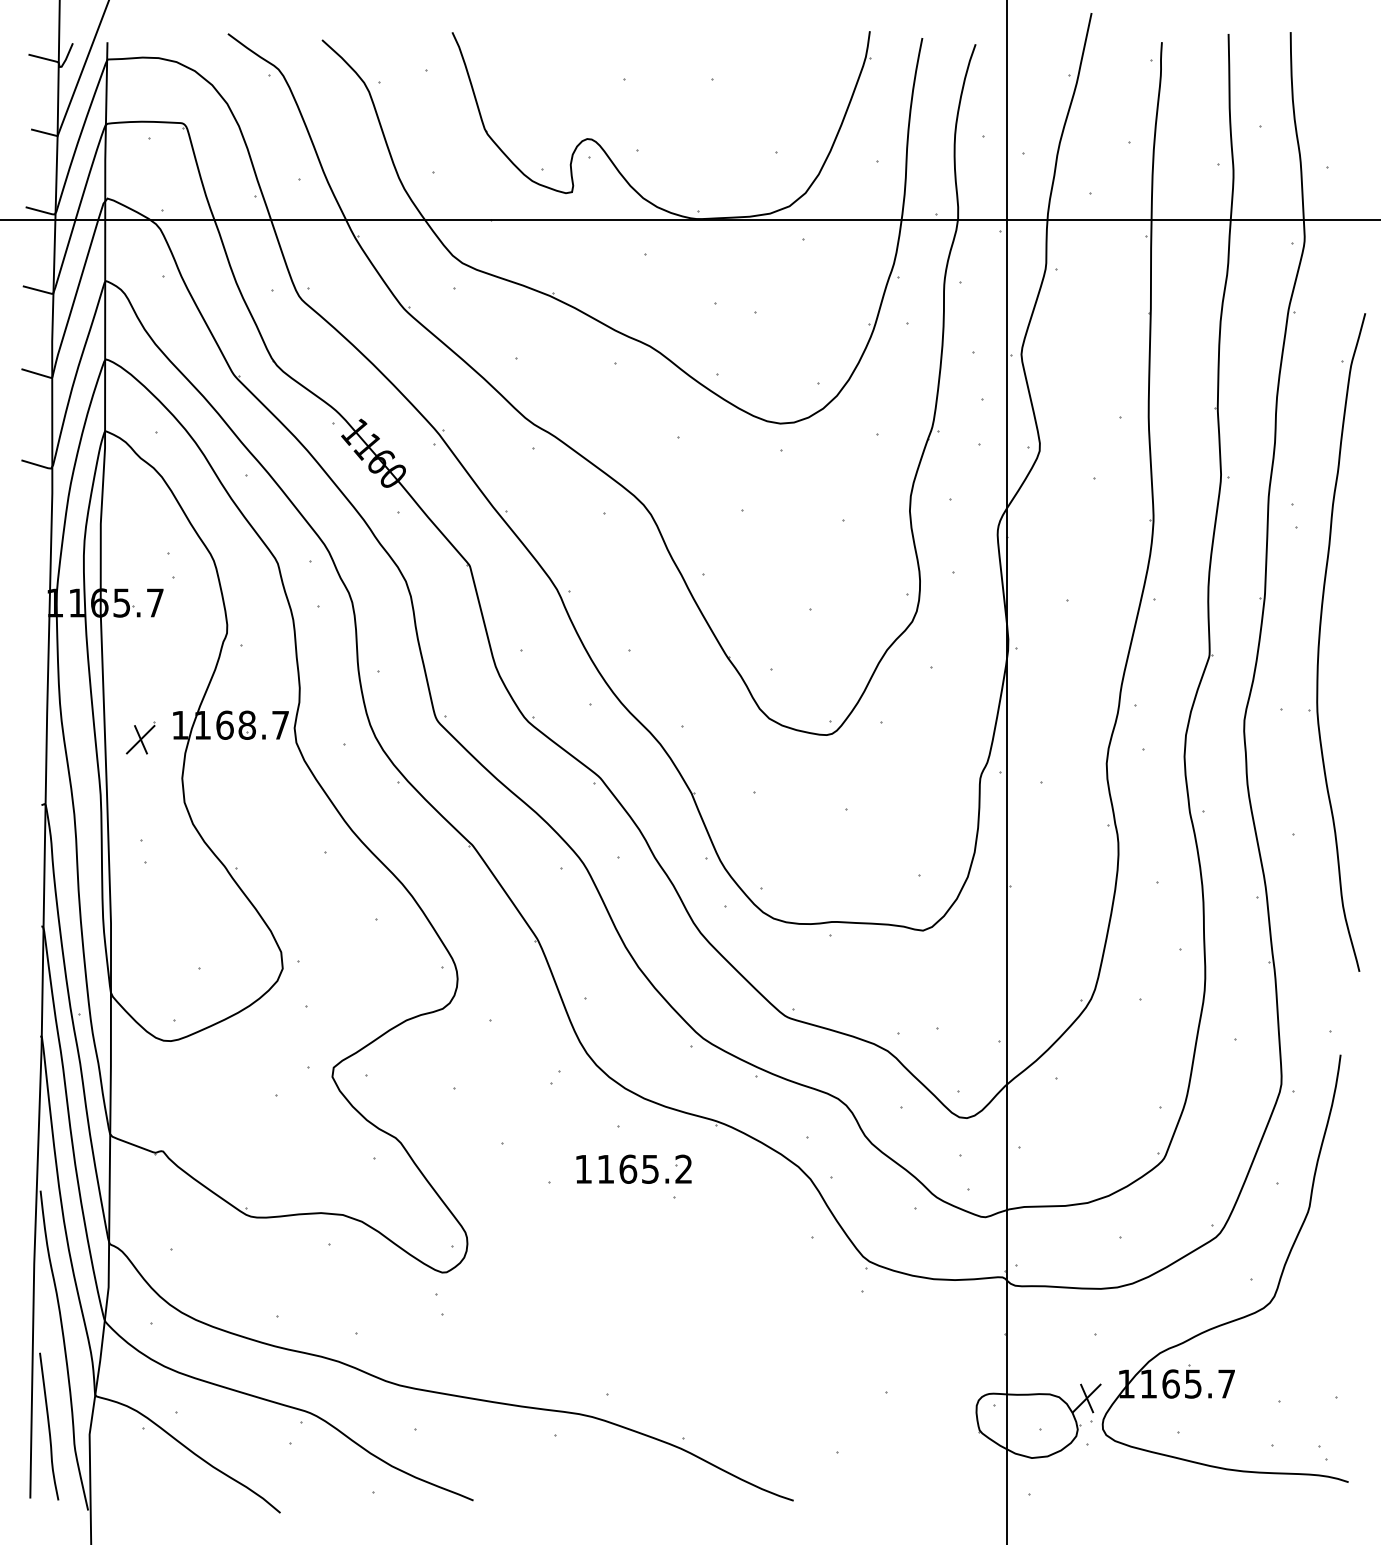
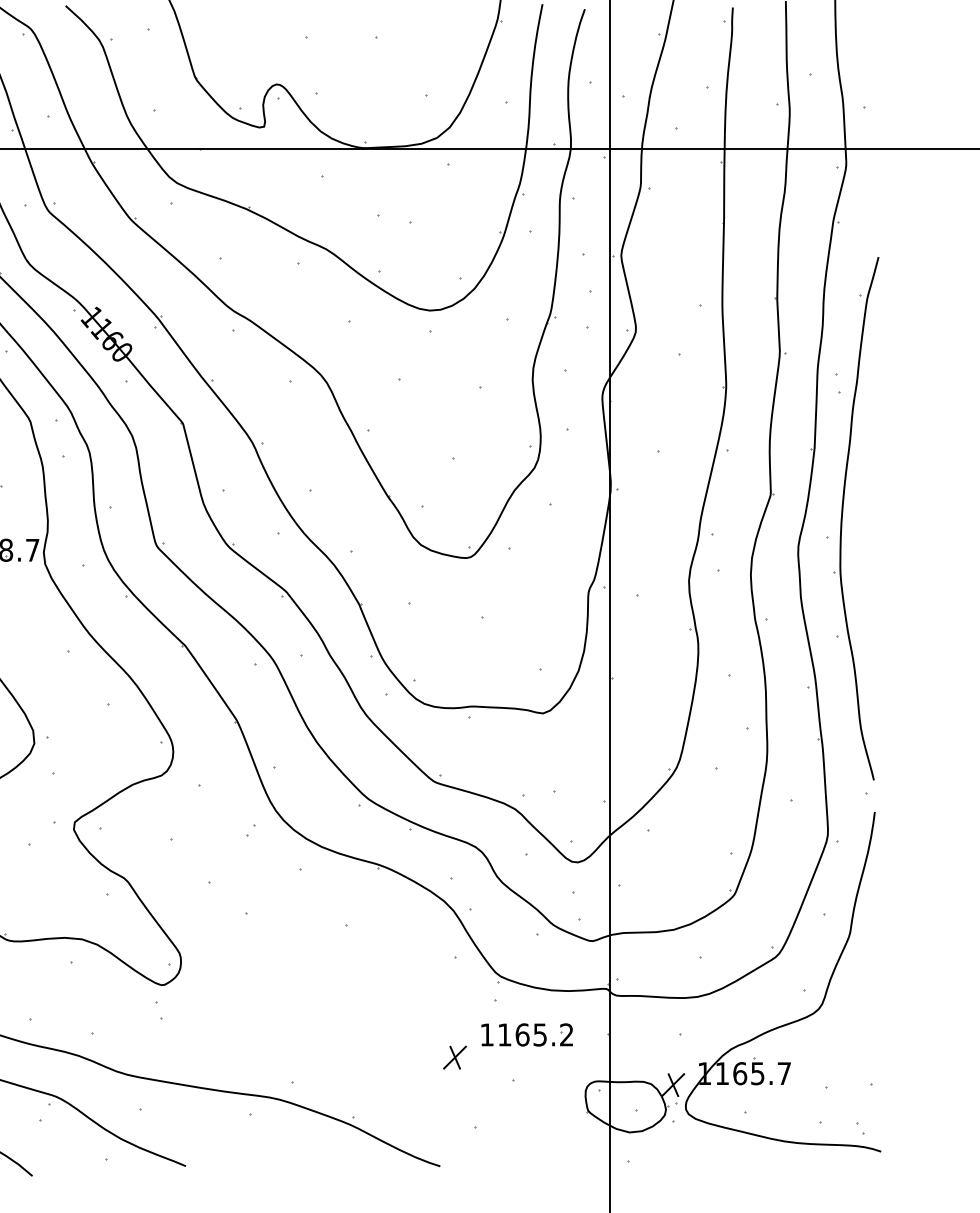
part: (1320, 639) -> (842, 516), moved
part: (633, 1168) -> (526, 1034), moved
part: (811, 1363) -> (454, 1057), added

